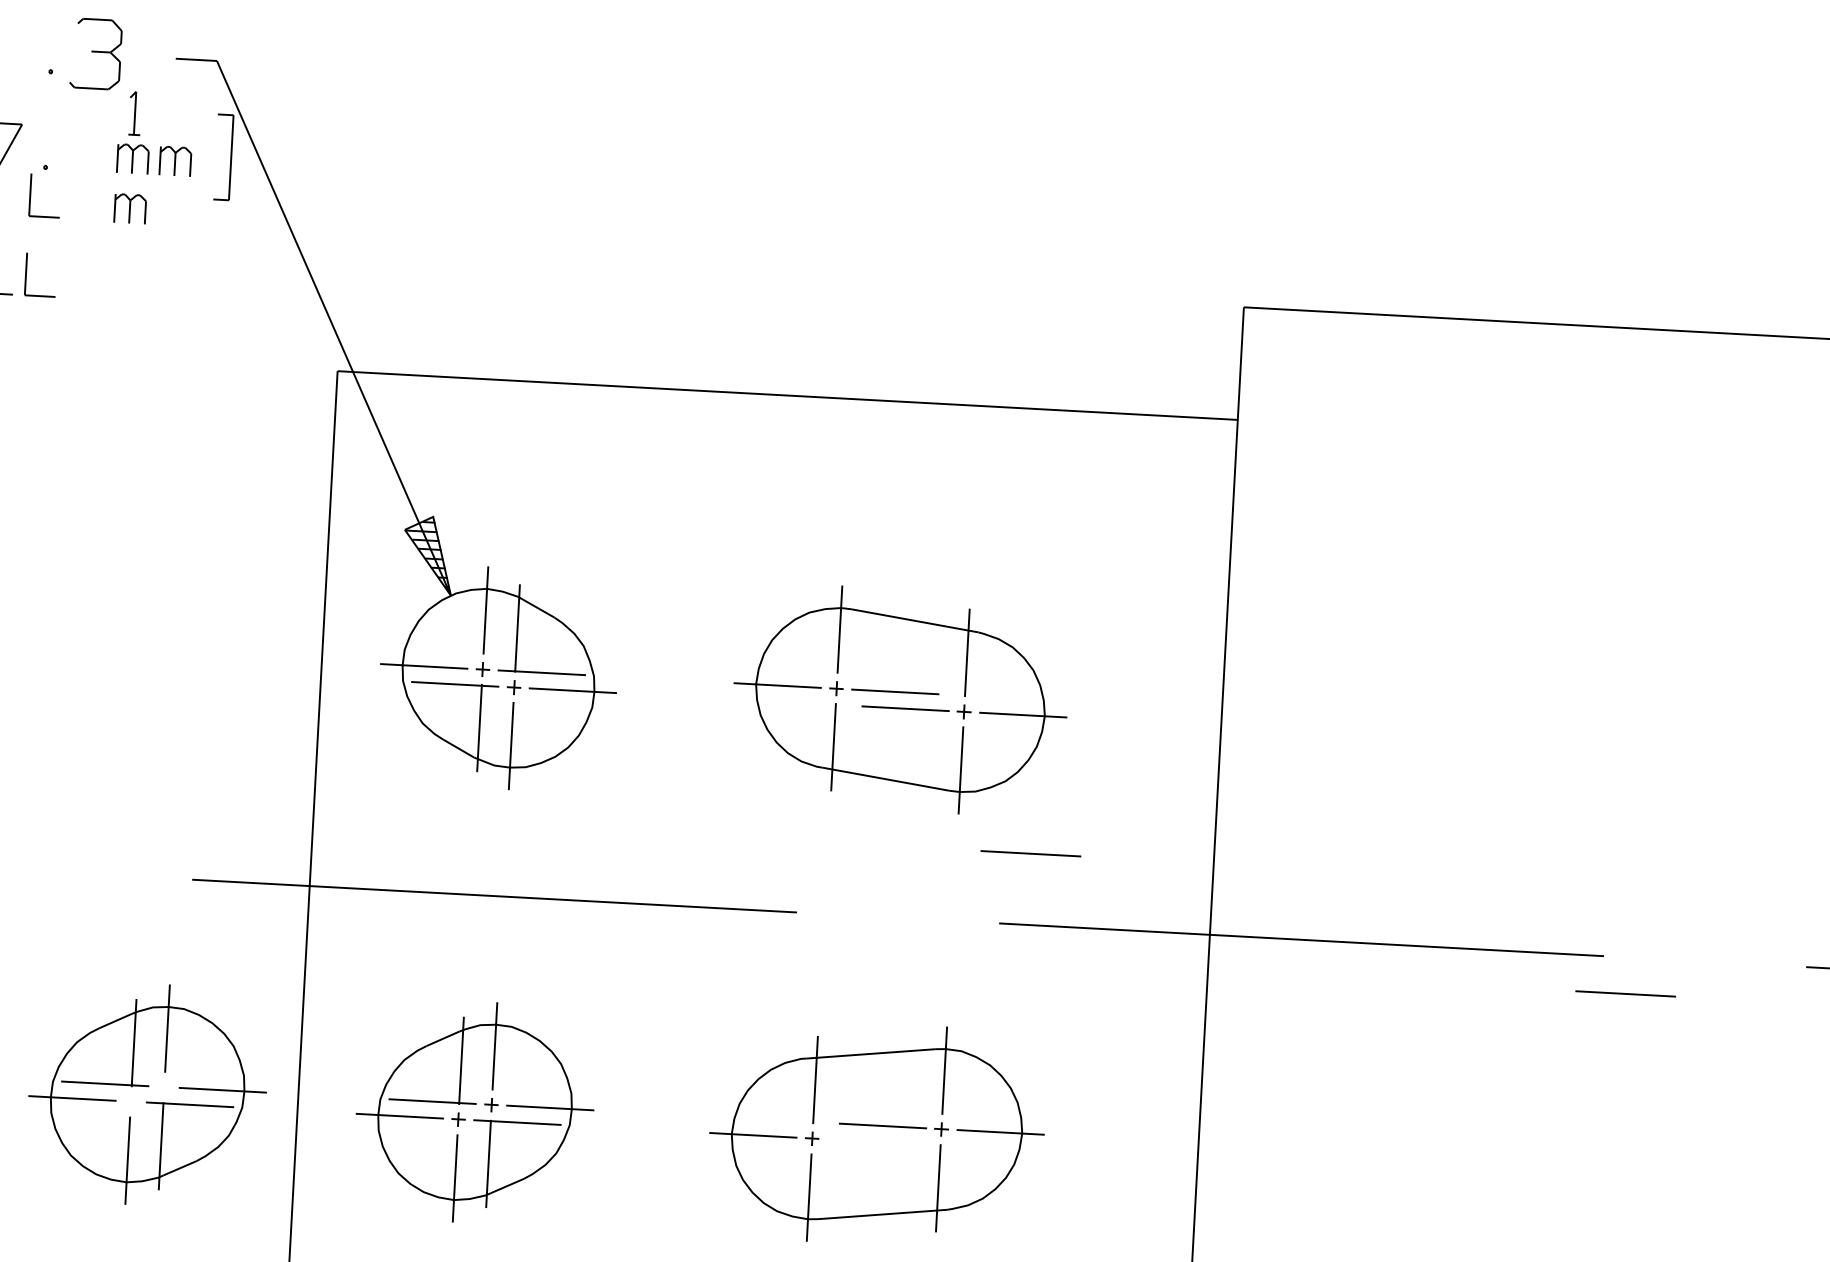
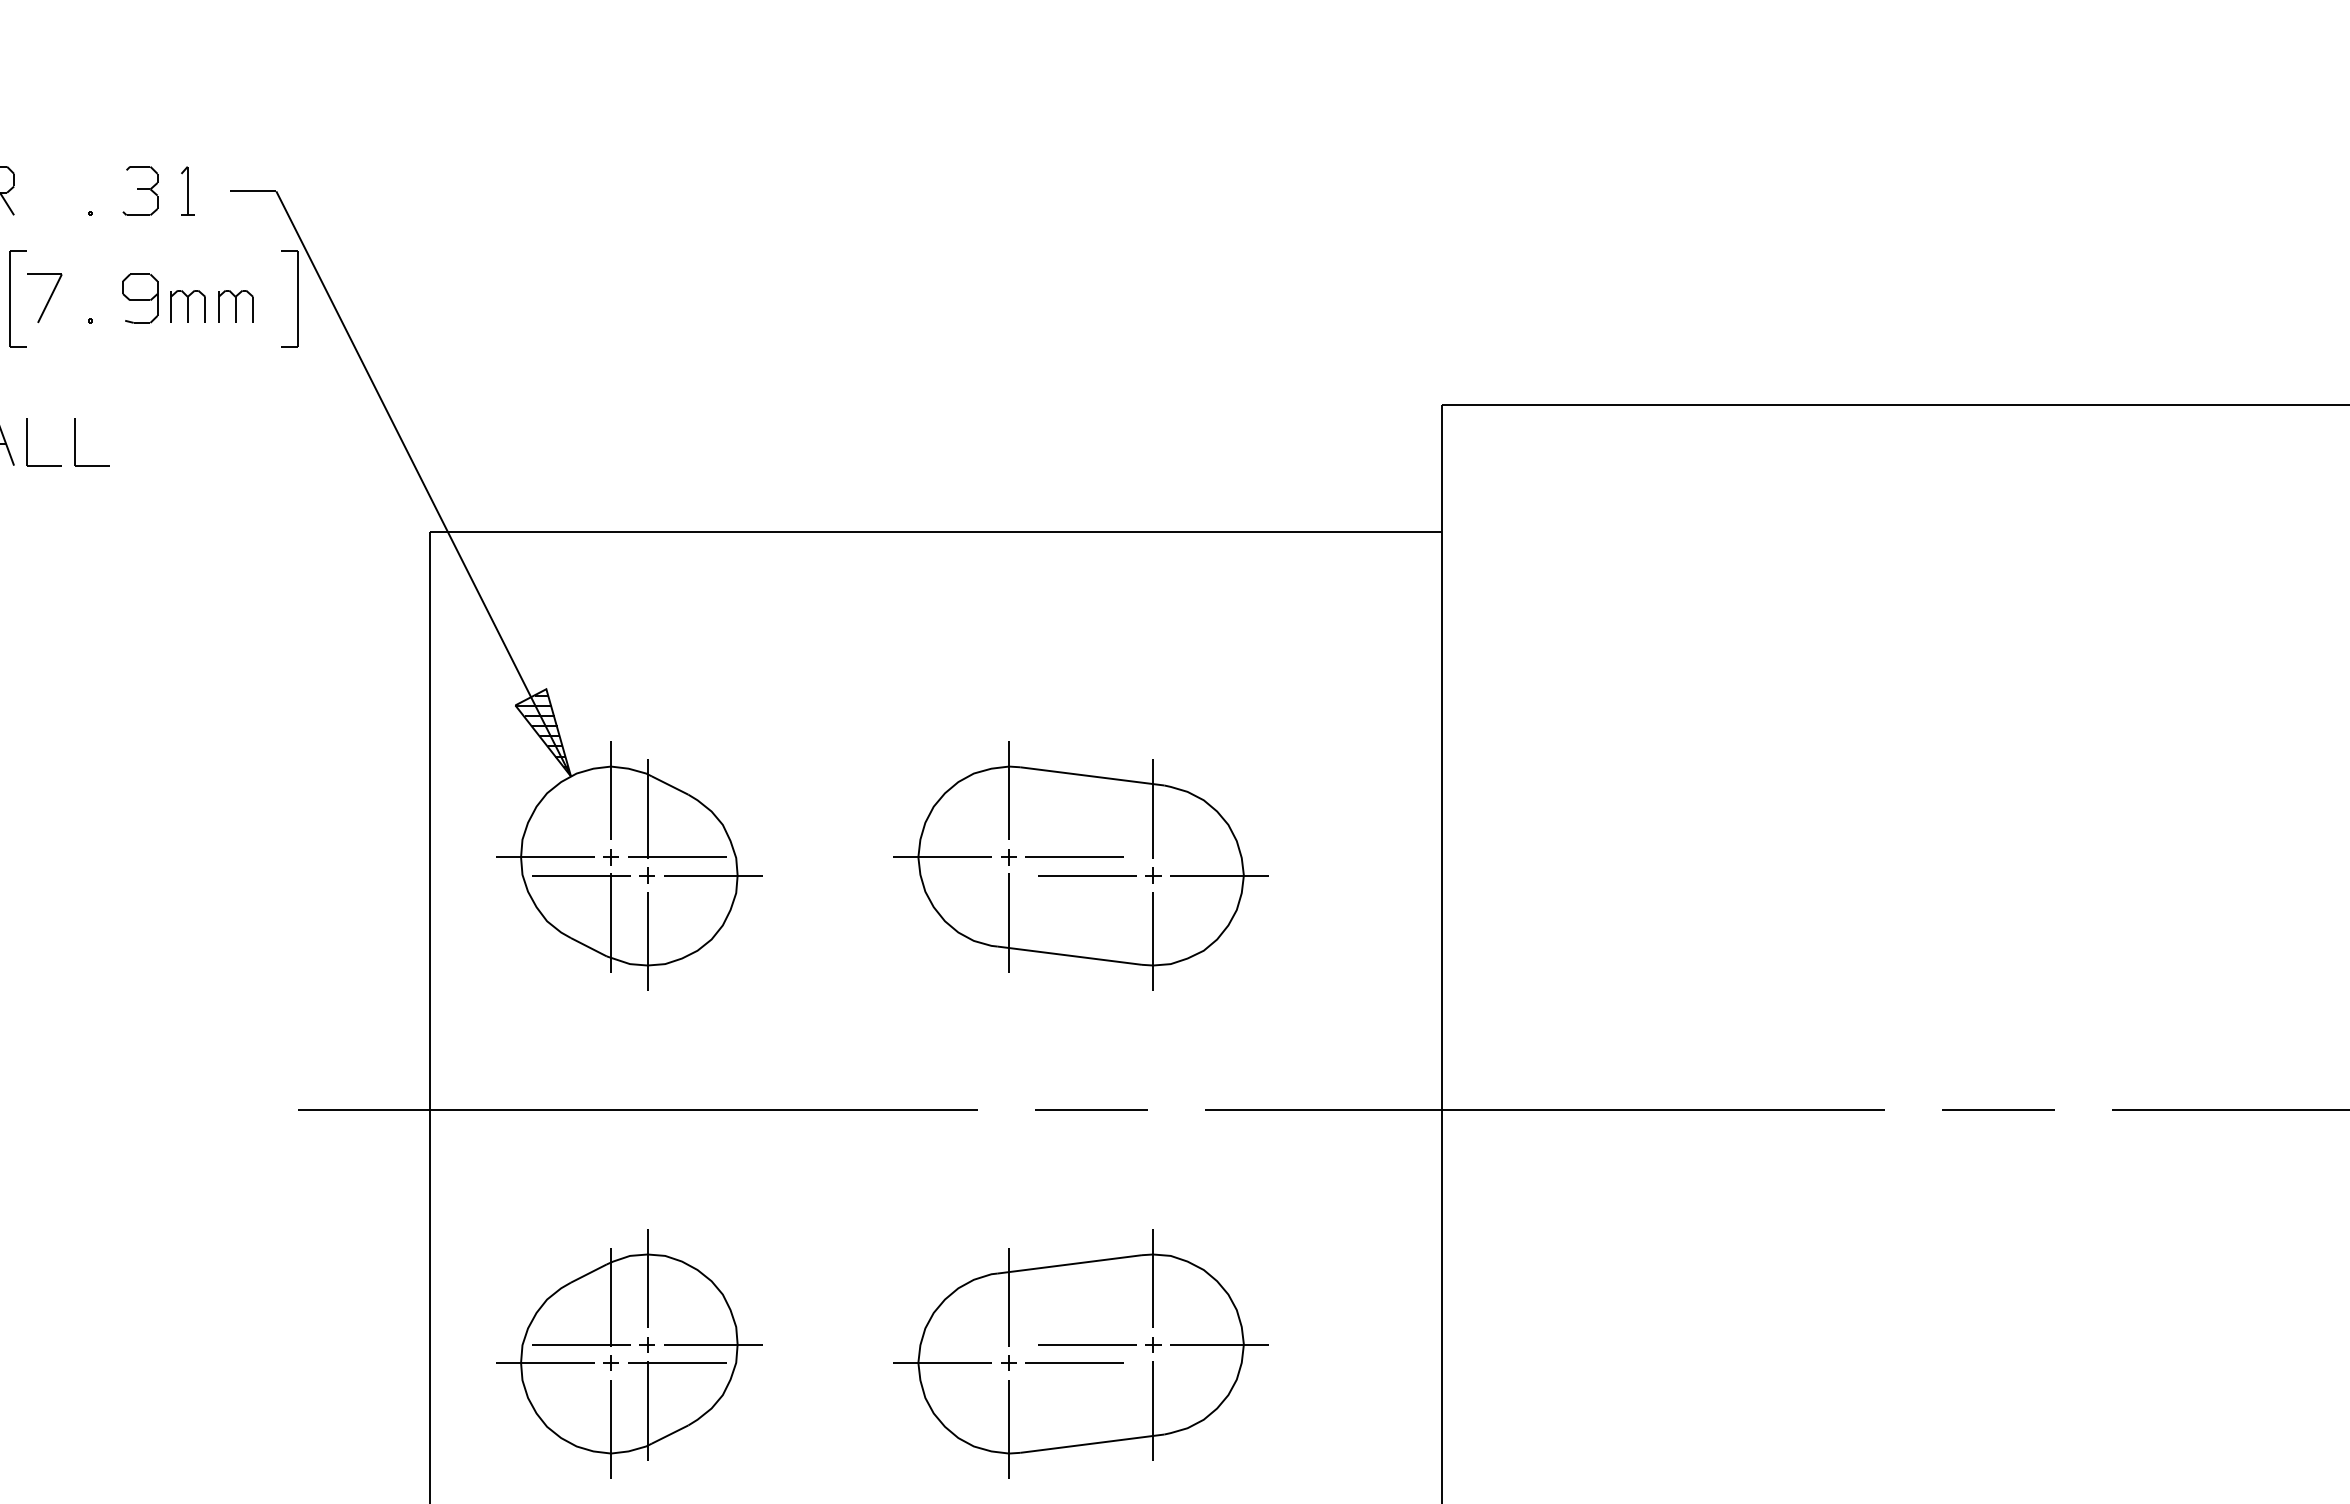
part: (96, 53) -> (140, 190), size x0.62
part: (134, 112) -> (187, 190), moved
part: (90, 149) -> (140, 298), added
part: (30, 195) -> (75, 353), removed
part: (129, 208) -> (187, 362), removed
line: (1030, 852) -> (1091, 1109), moved
line: (1625, 993) -> (1998, 1109), moved
part: (147, 1094) -> (261, 1353), removed
line: (870, 1141) -> (1074, 1362), added

